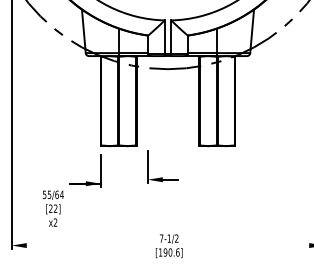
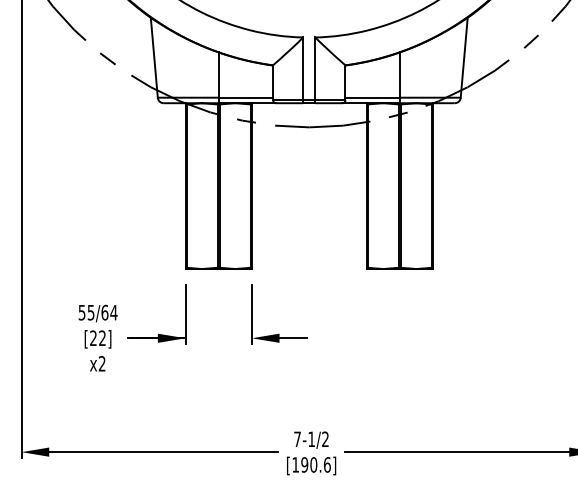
part: (162, 177) -> (278, 334), moved
text: (52, 208) -> (96, 337), moved
line: (88, 245) -> (162, 452), added
line: (248, 245) -> (457, 452), added

